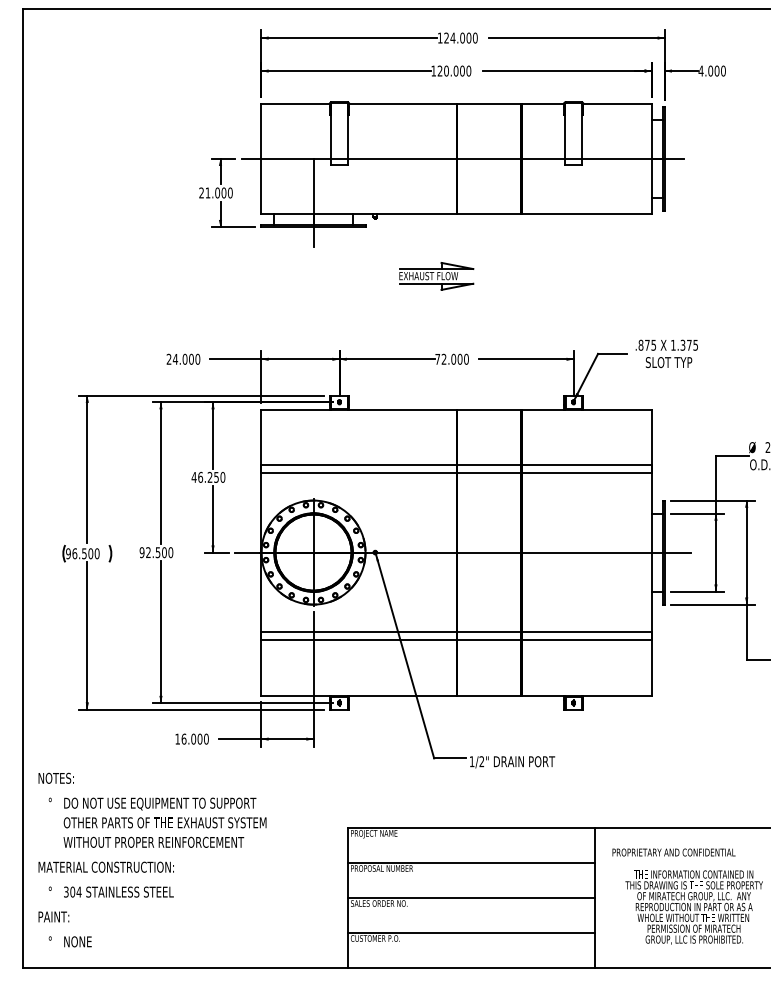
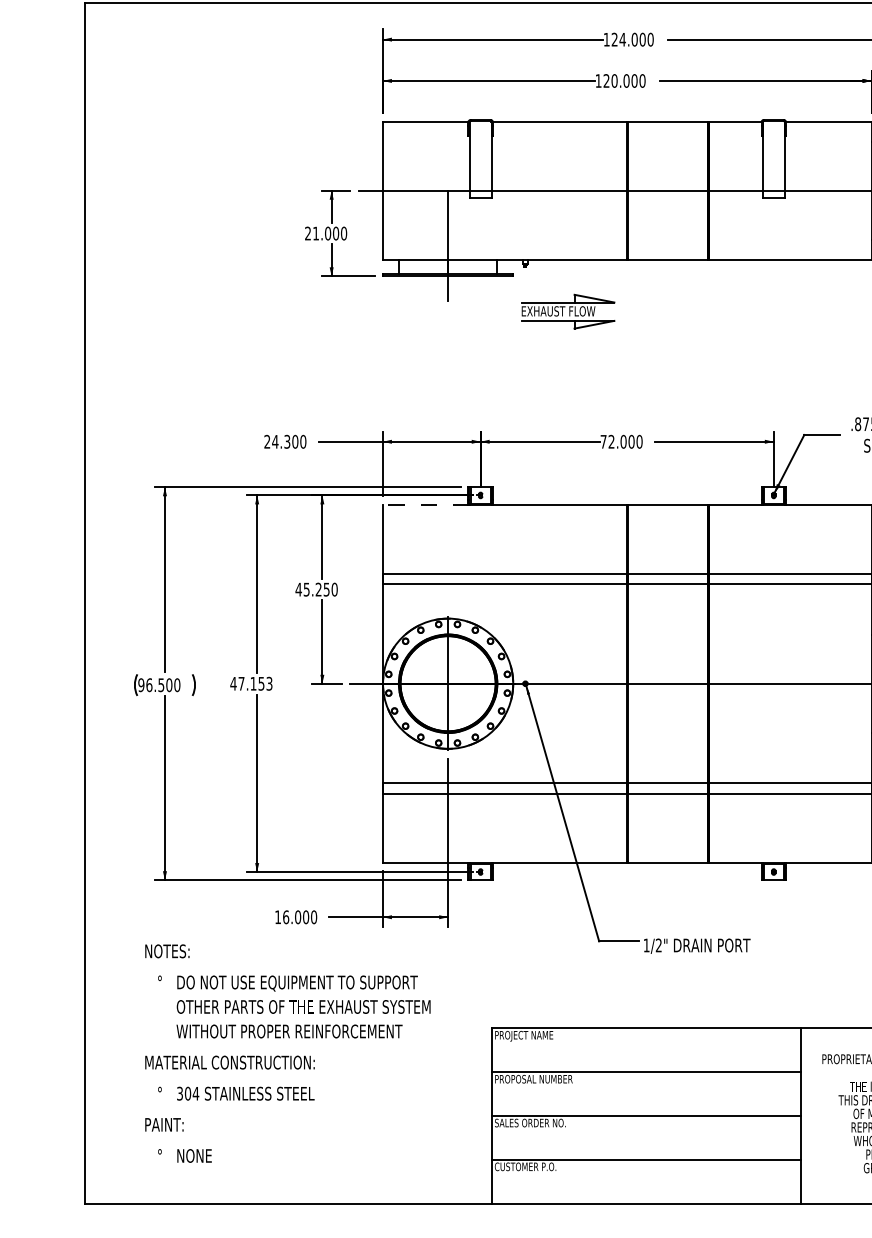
part: (436, 276) -> (568, 311), moved
text: (184, 358) -> (286, 440), 24.000 -> 24.300
line: (296, 409) -> (426, 504), solid -> dashed
text: (200, 476) -> (306, 588), 46.250 -> 45.250
text: (156, 552) -> (251, 683), 92.500 -> 47.153
text: (152, 859) -> (287, 1052), moved

